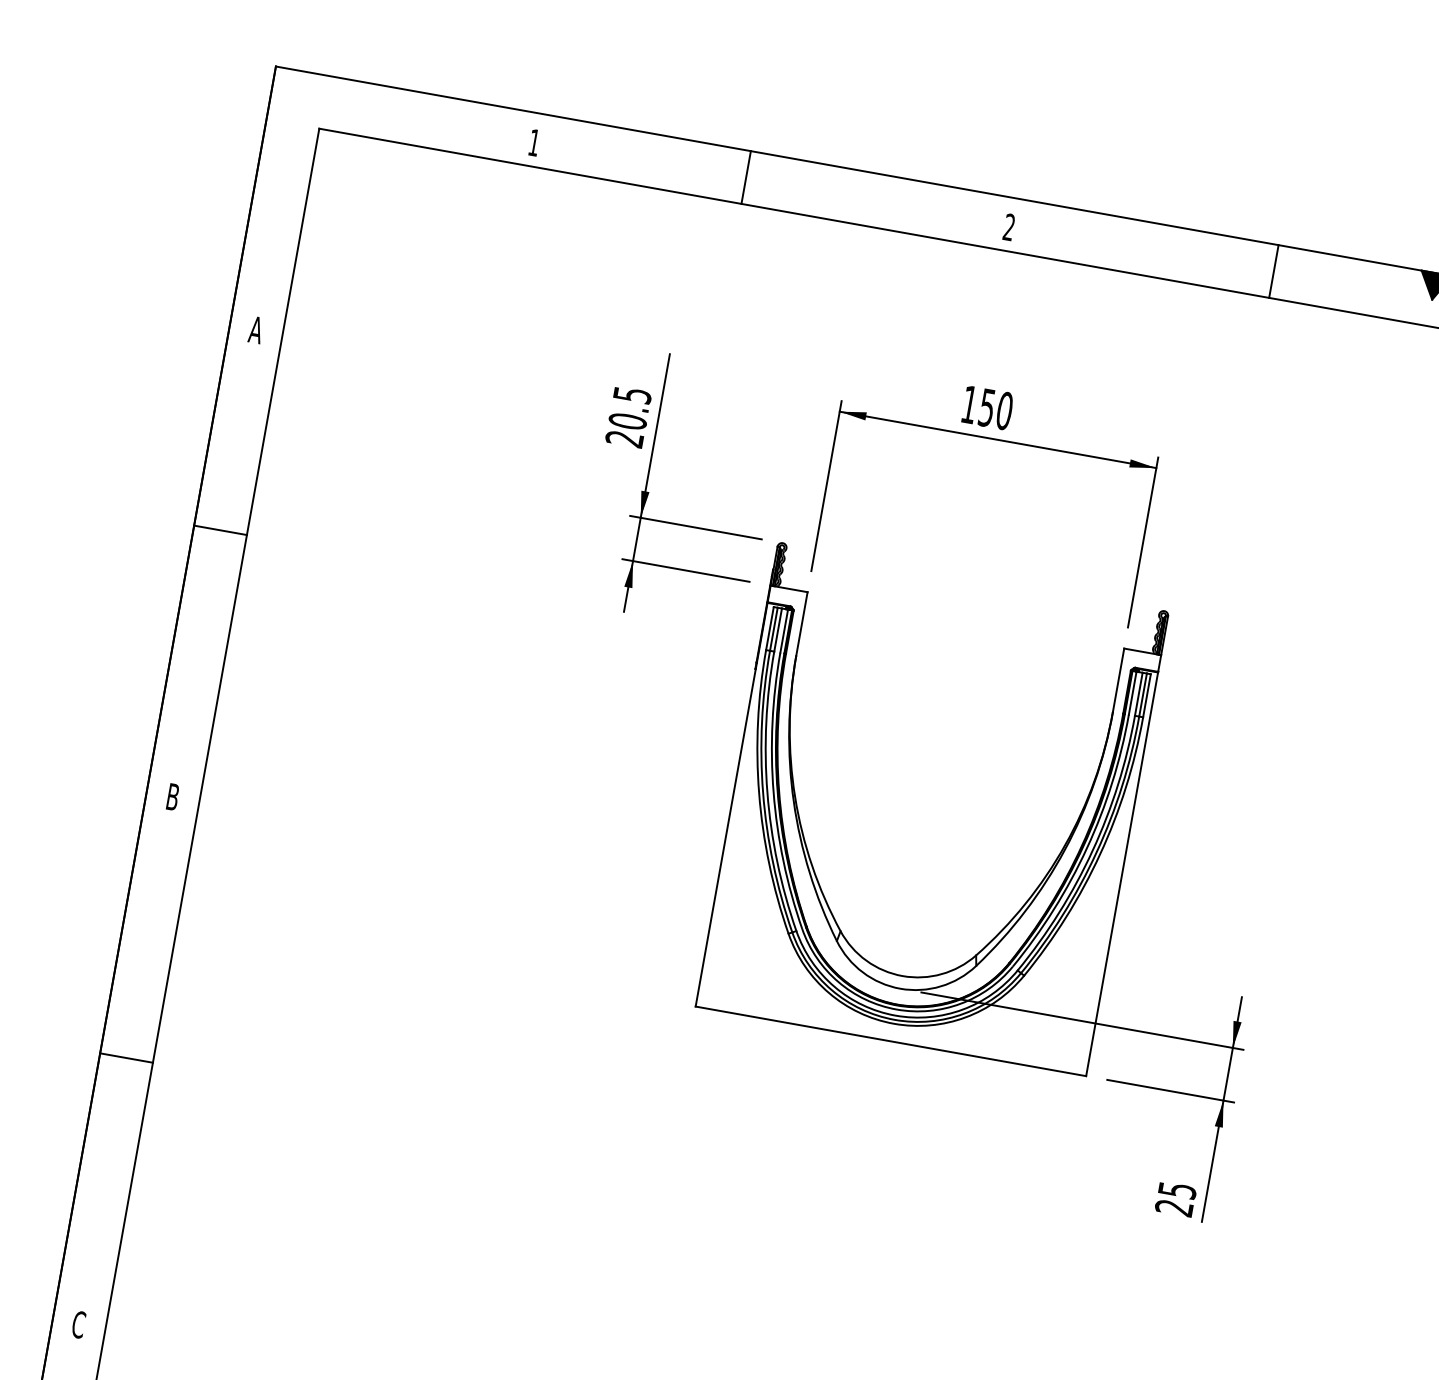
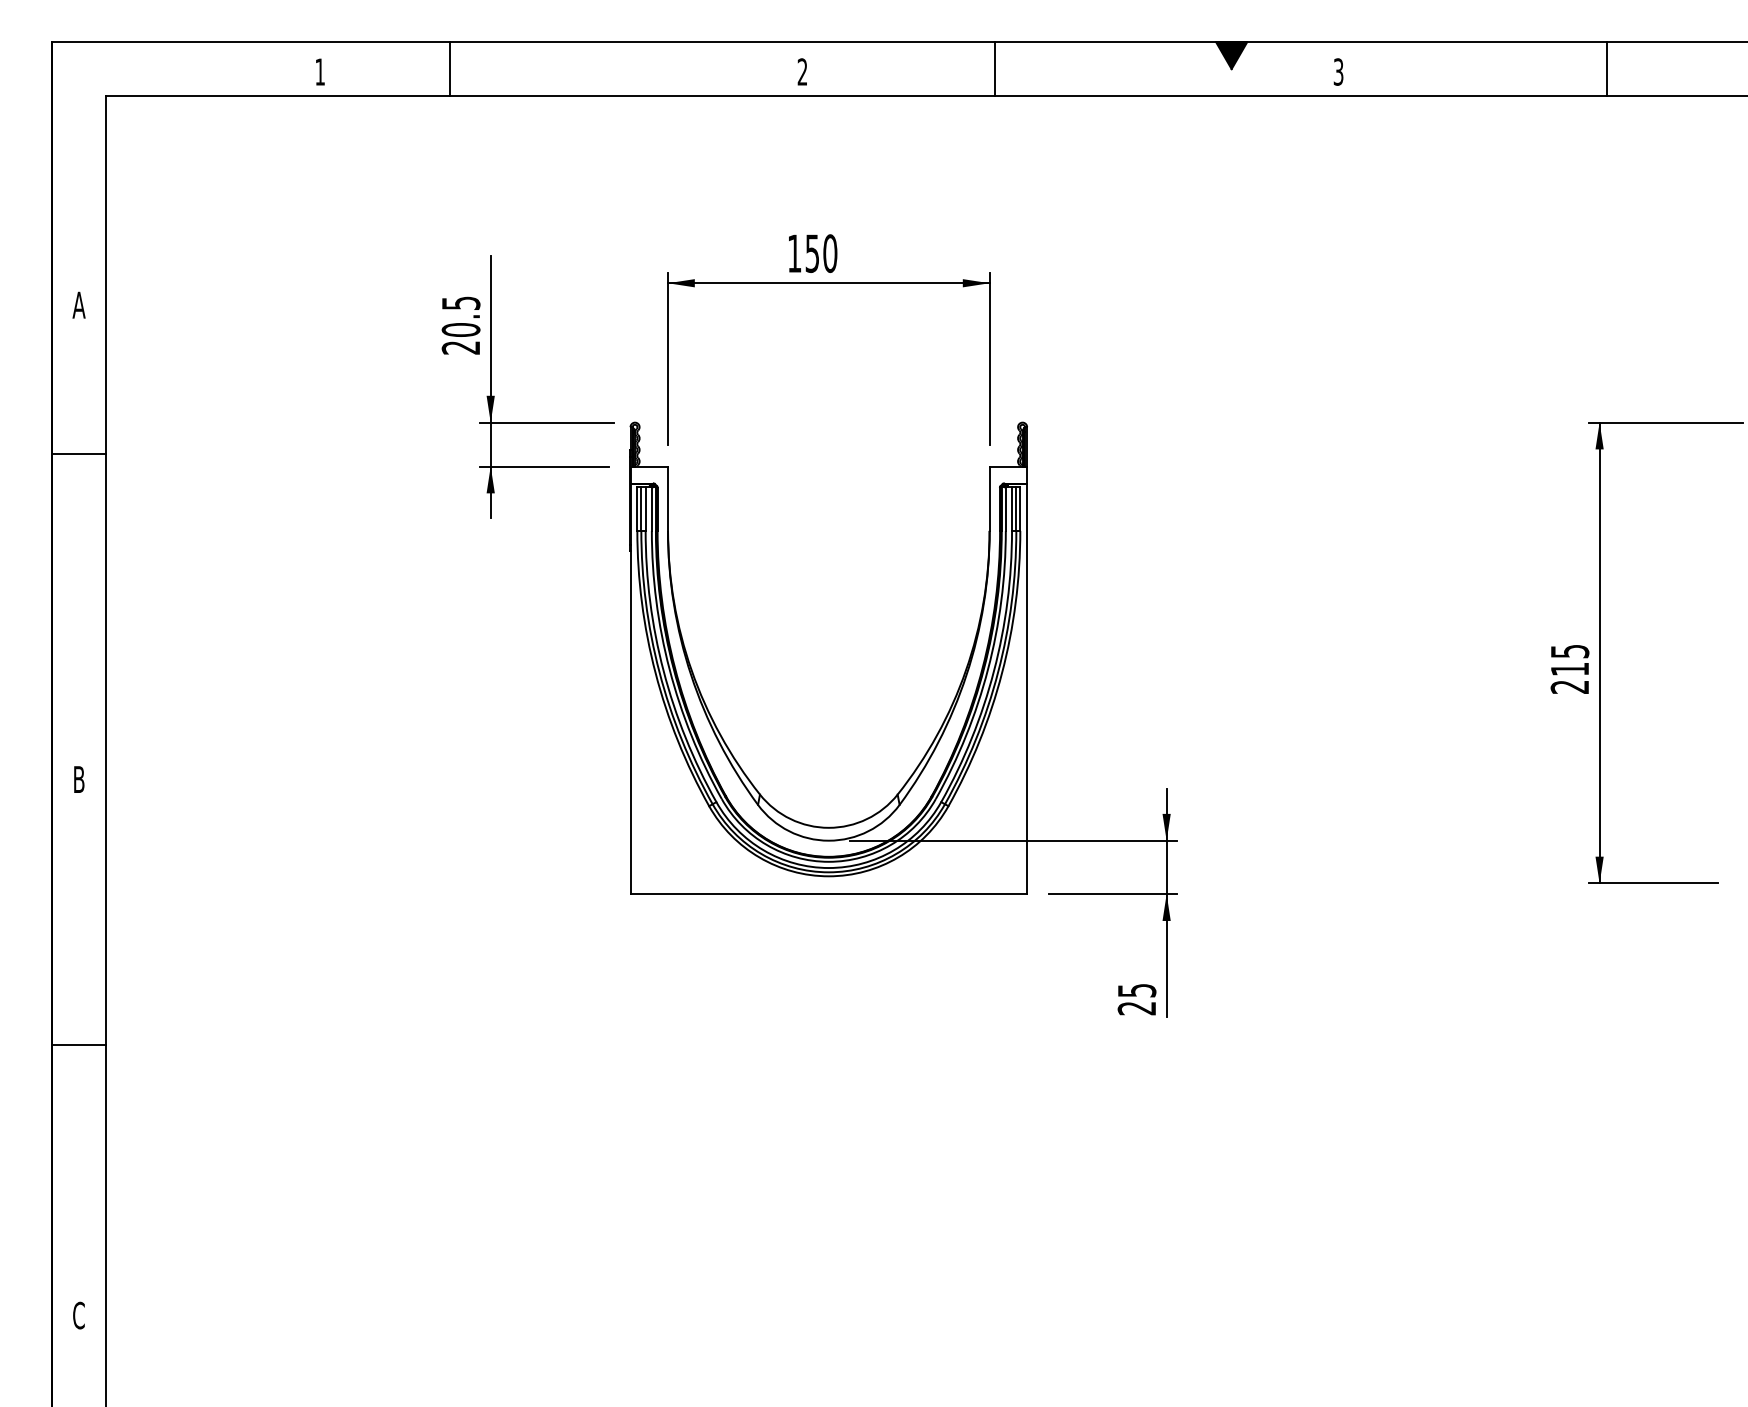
line: (745, 176) -> (449, 68), moved
line: (1273, 270) -> (994, 68), moved
line: (220, 530) -> (79, 453), moved

